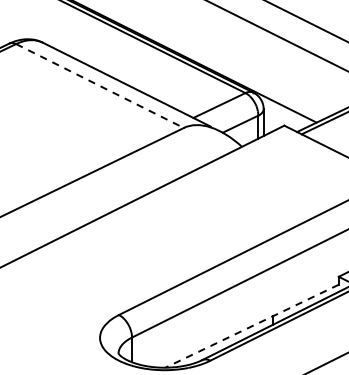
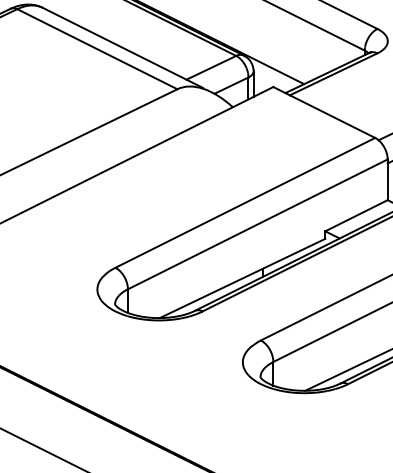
line: (100, 86) -> (97, 49), dashed -> solid
line: (252, 326) -> (242, 278), dashed -> solid

